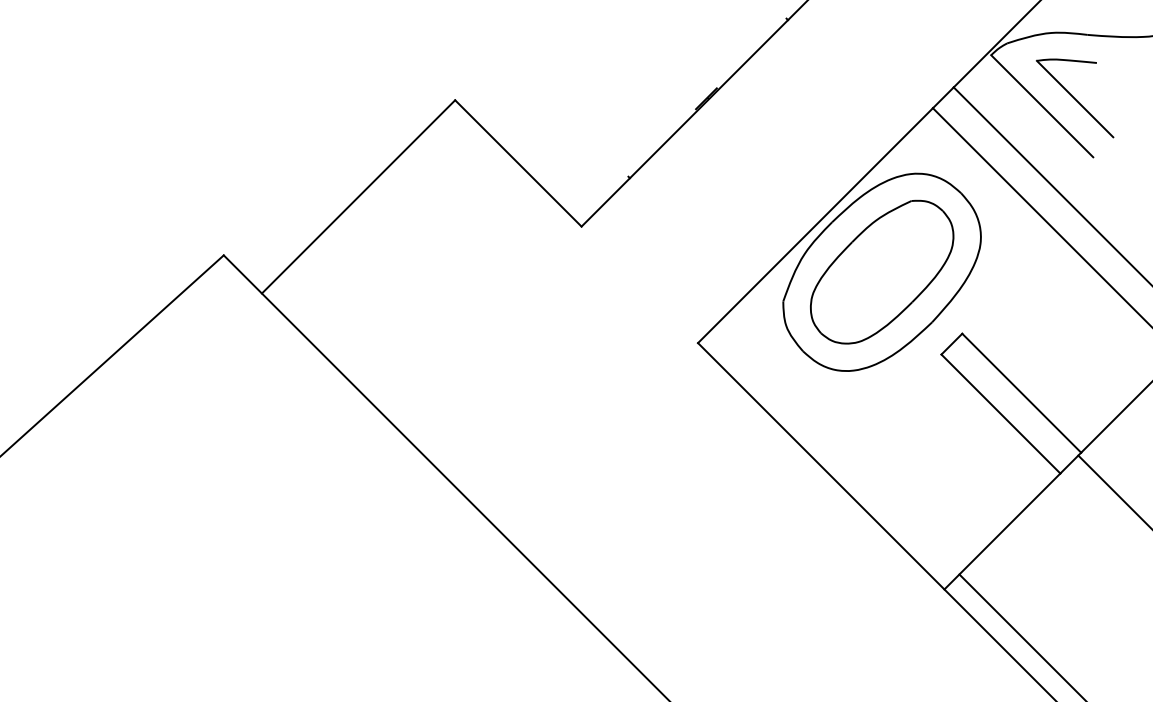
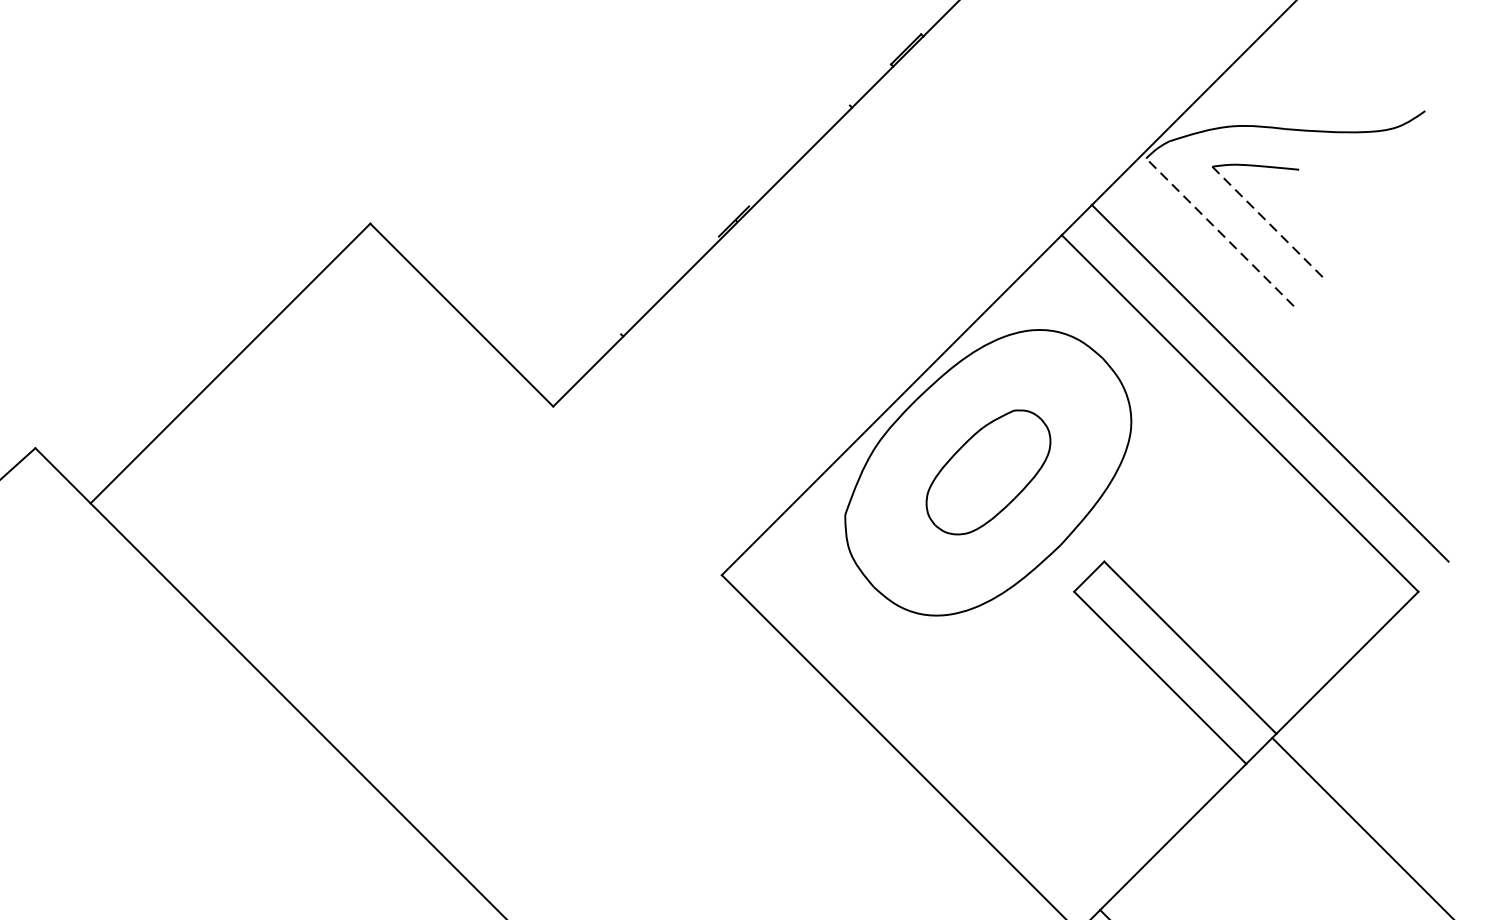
line: (1075, 99) -> (1268, 222), solid -> dashed
line: (1041, 105) -> (1218, 231), solid -> dashed
part: (882, 271) -> (988, 471), size x0.6

